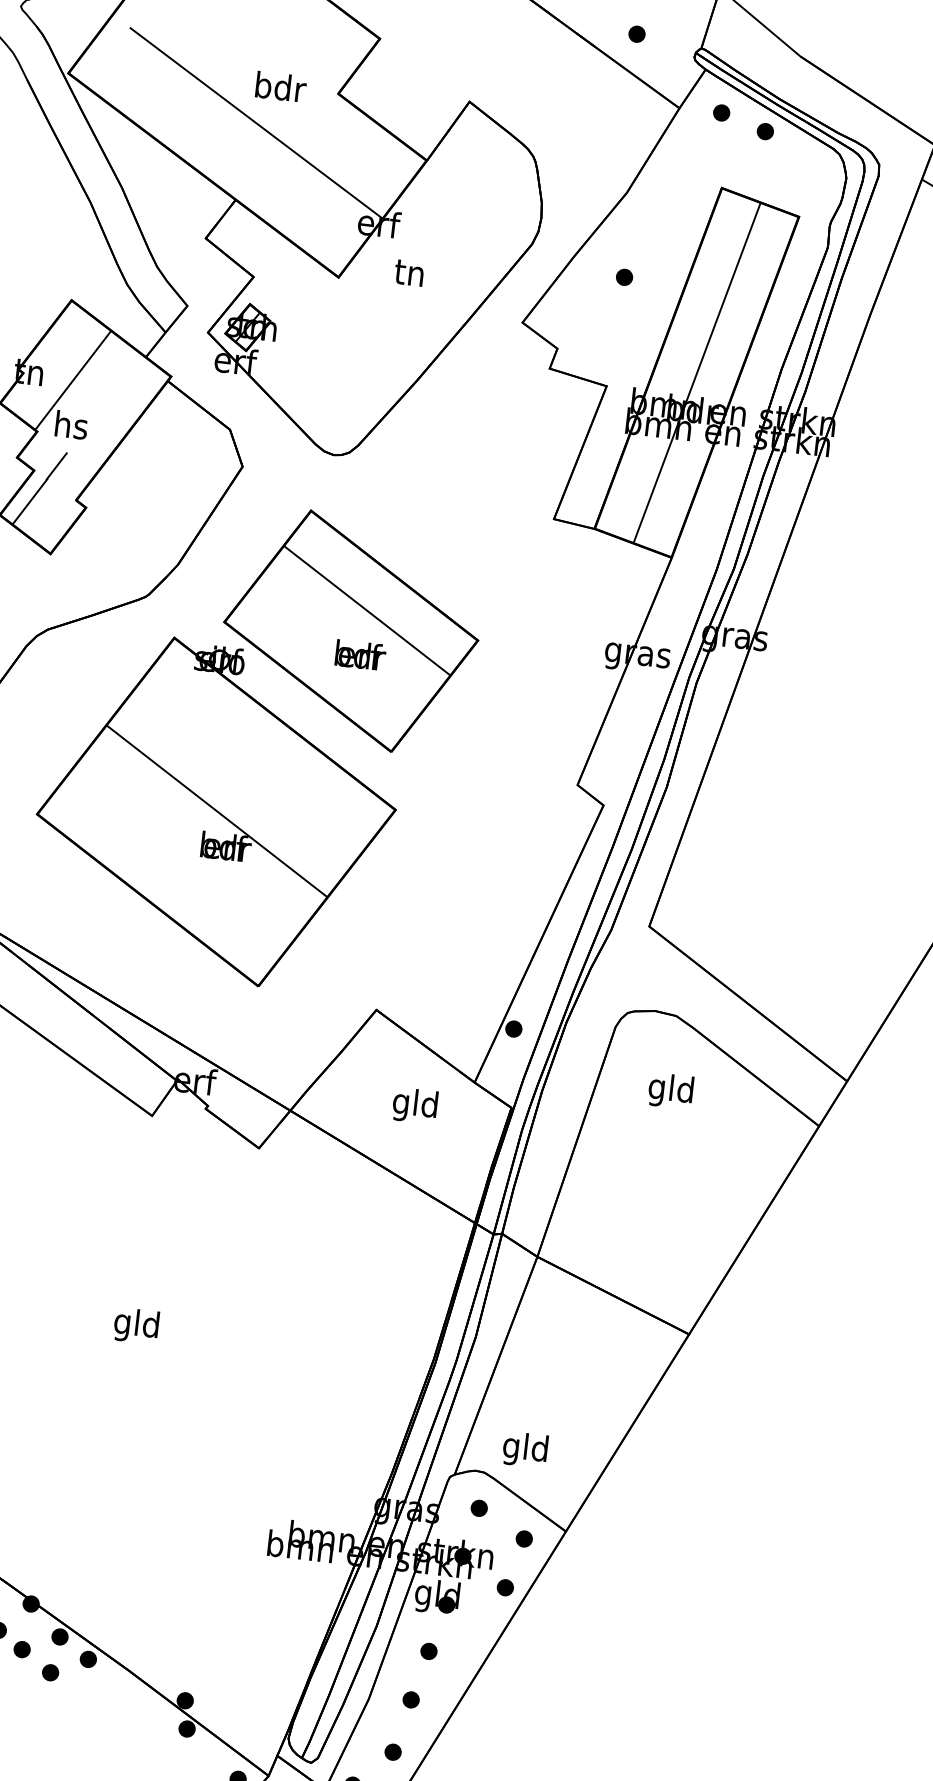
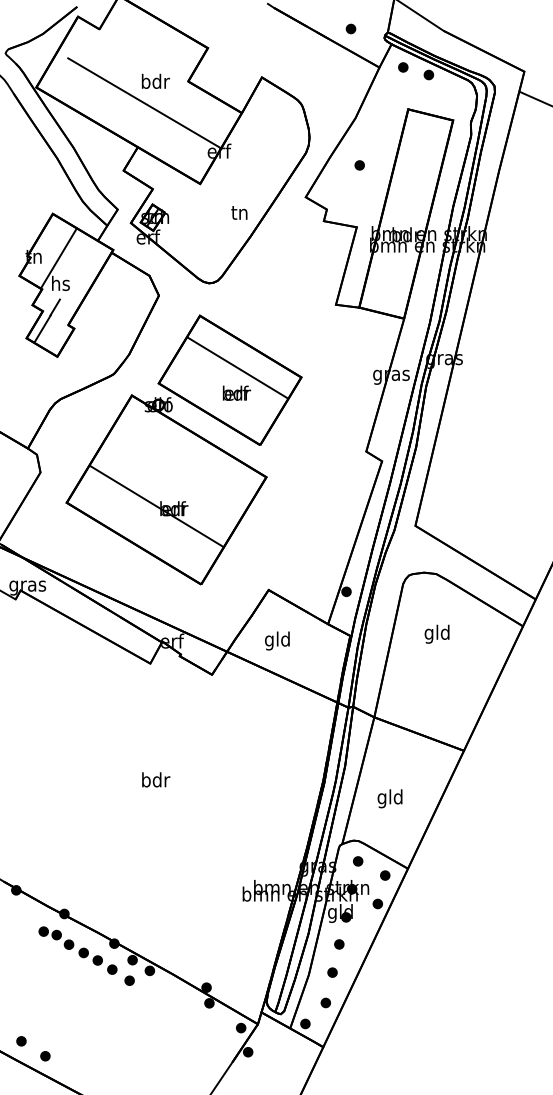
text: (409, 272) -> (239, 212), moved
line: (697, 372) -> (406, 213), removed
line: (216, 811) -> (156, 506), moved
text: (669, 1089) -> (436, 633), moved
text: (415, 1104) -> (277, 640), moved
text: (138, 1325) -> (156, 781), gld -> bdr
text: (524, 1449) -> (389, 798), moved

